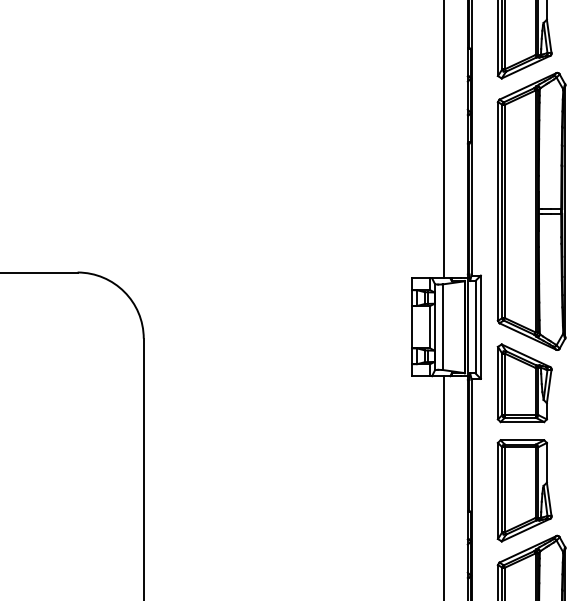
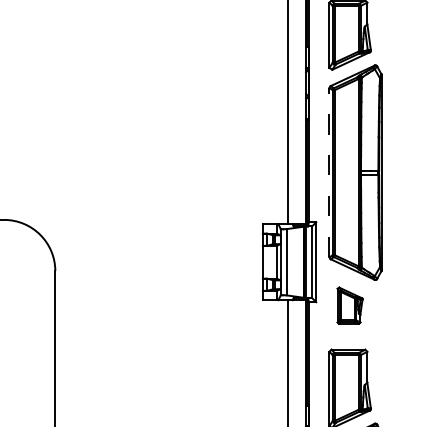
line: (497, 210) -> (329, 171), solid -> dashed
part: (524, 383) -> (349, 305), size x0.6

